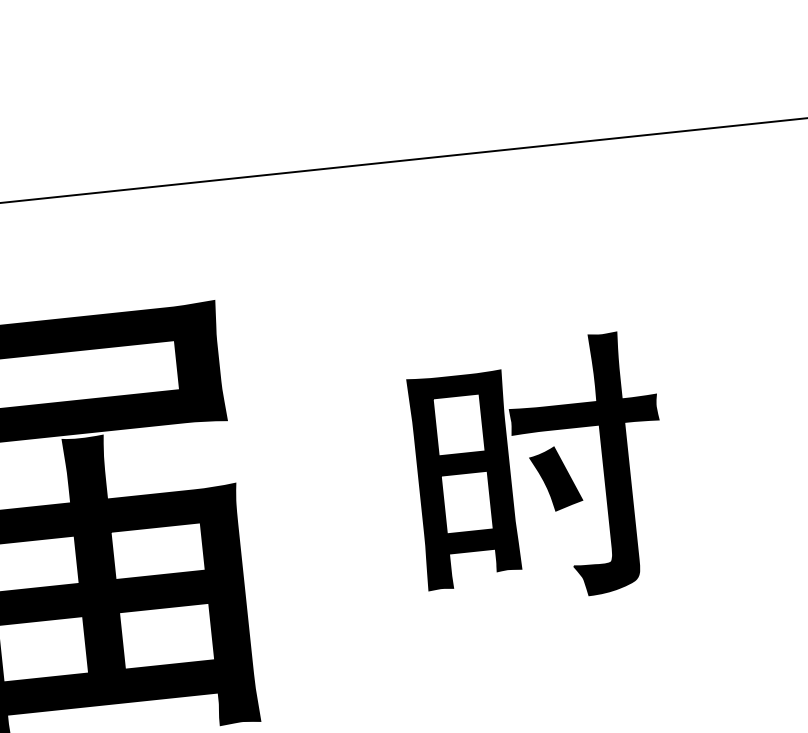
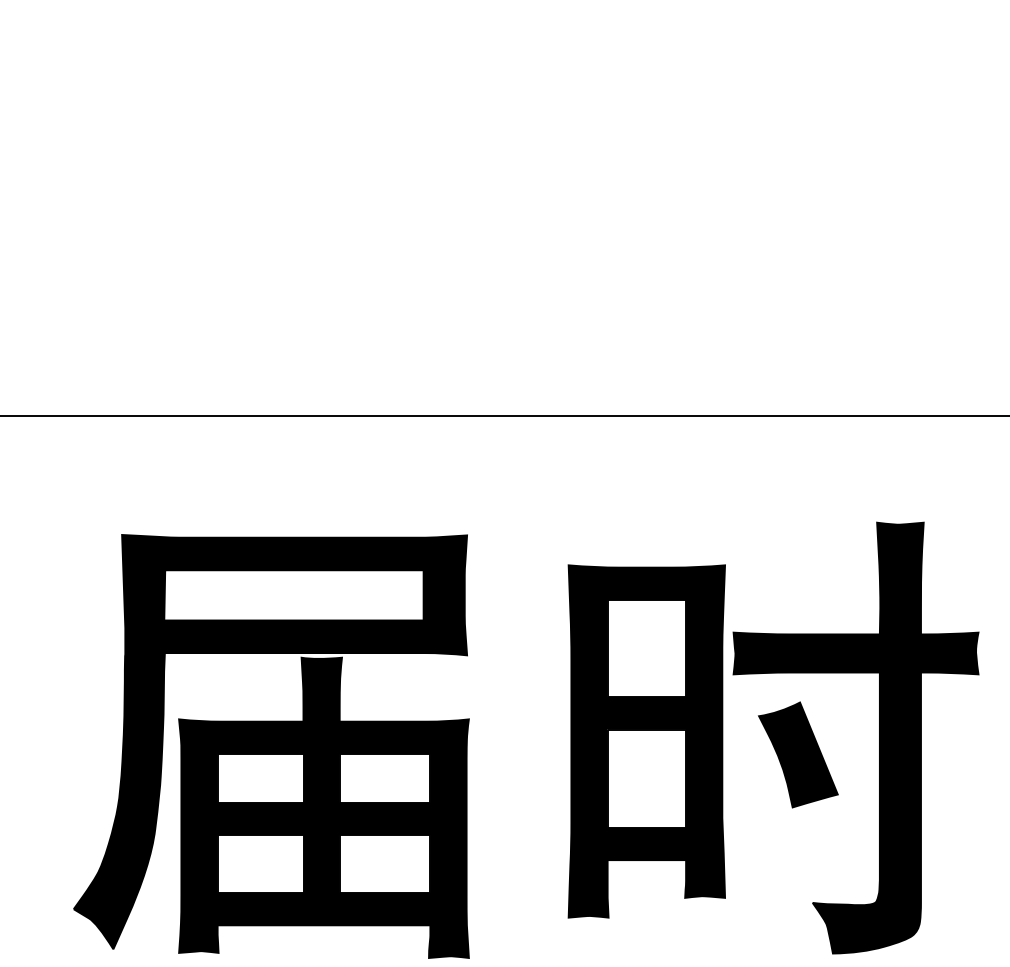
part: (540, 469) -> (773, 737), size x1.67

